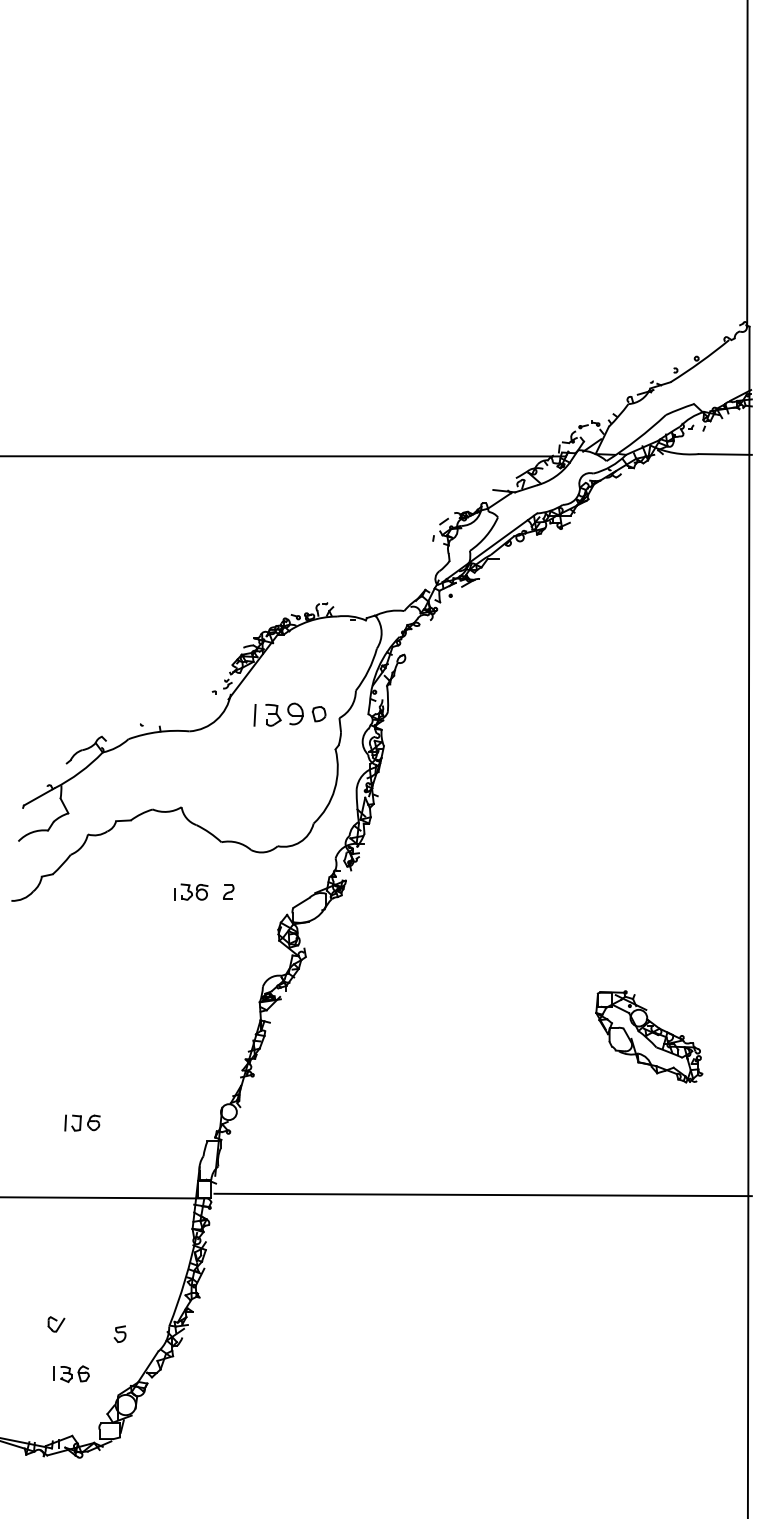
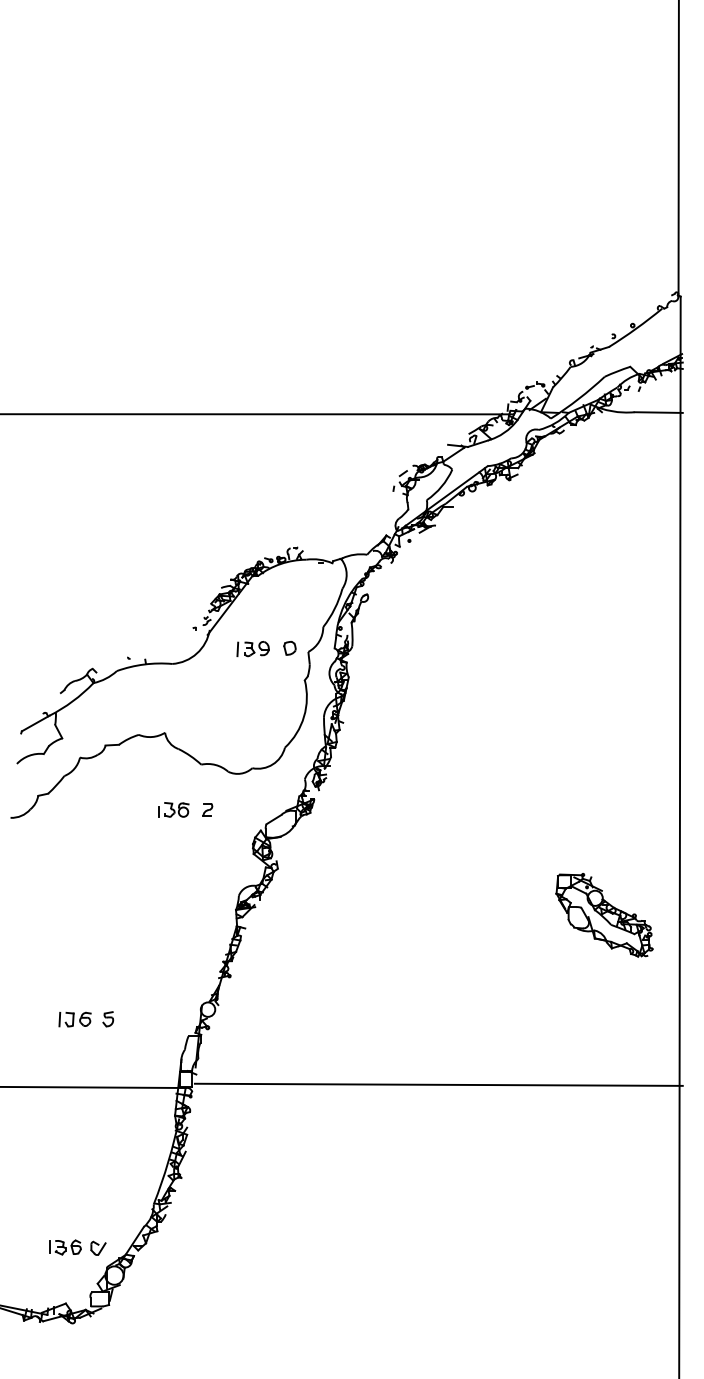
part: (277, 715) -> (252, 649), size x0.71
part: (649, 1037) -> (604, 915), moved
part: (56, 1323) -> (98, 1247), moved
part: (120, 1334) -> (108, 1019), moved

